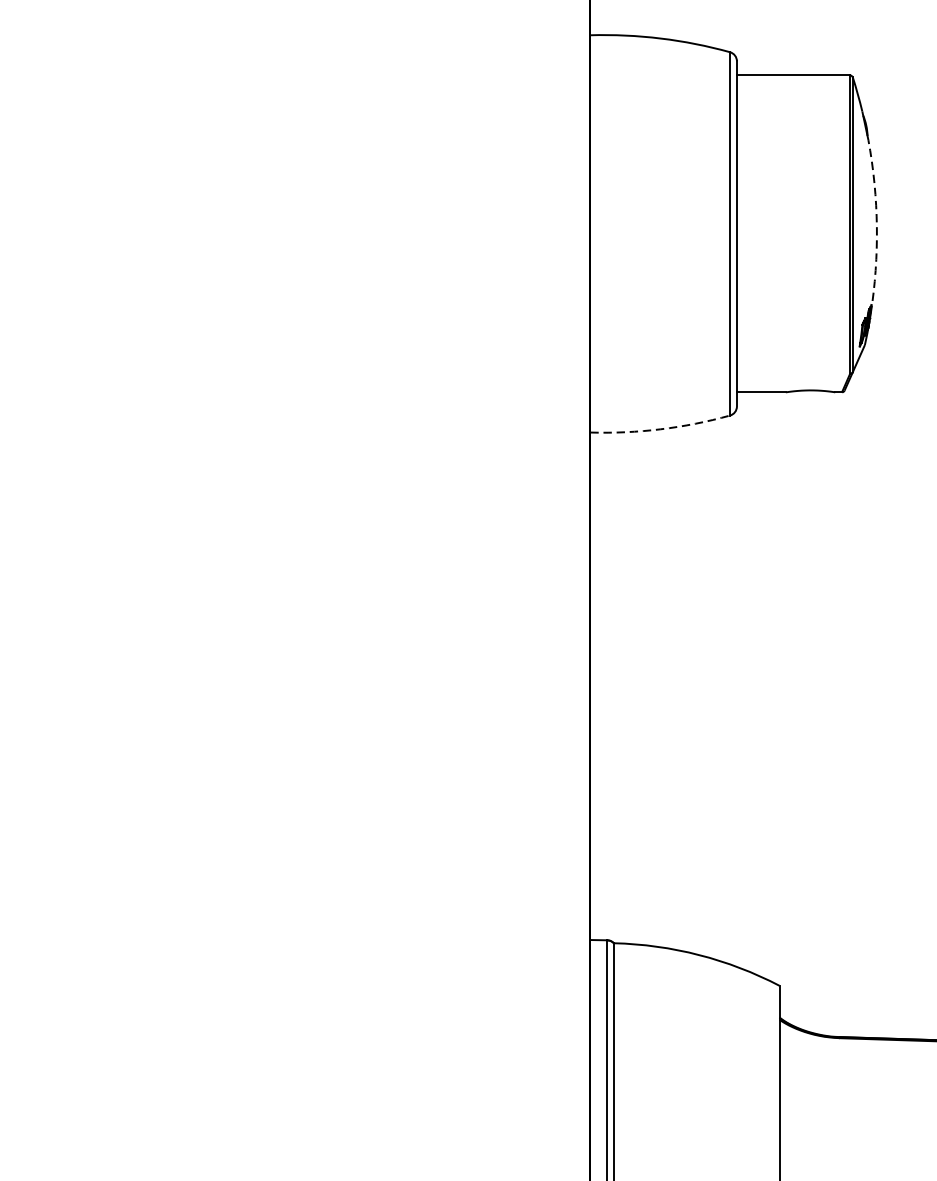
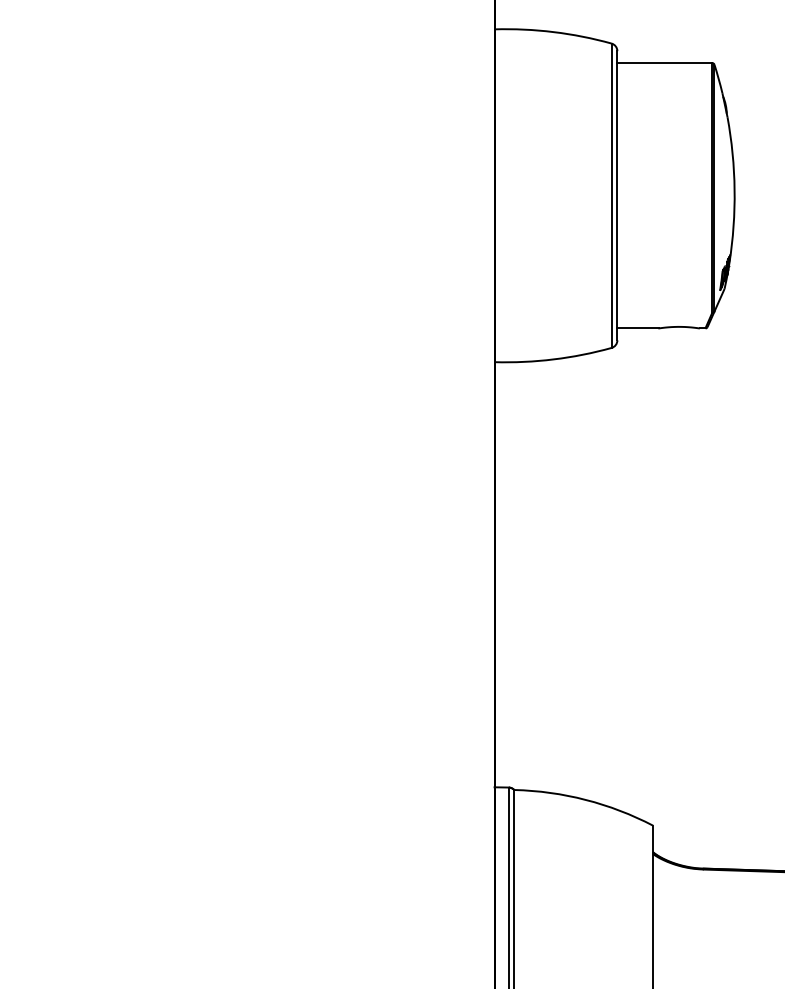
arc: (876, 226) -> (734, 189), dashed -> solid
arc: (660, 429) -> (553, 359), dashed -> solid

